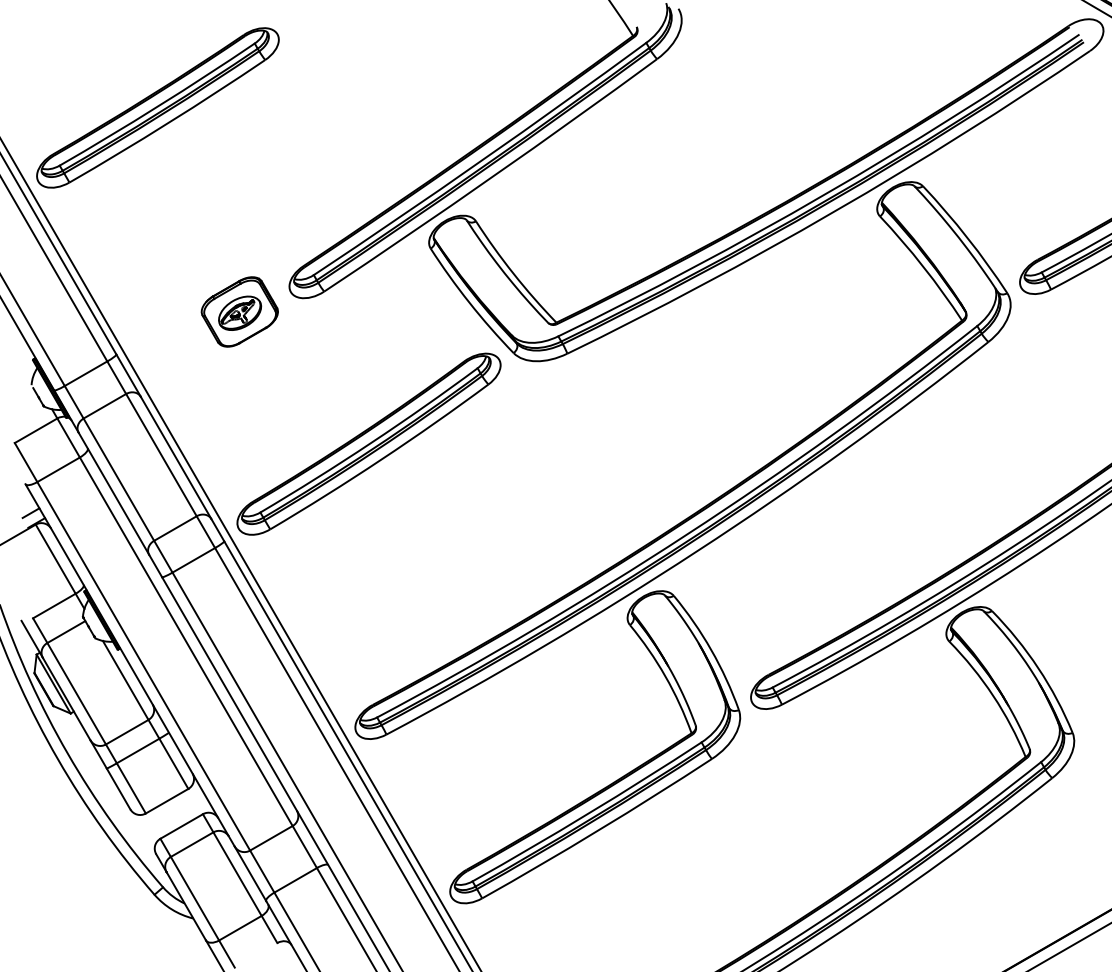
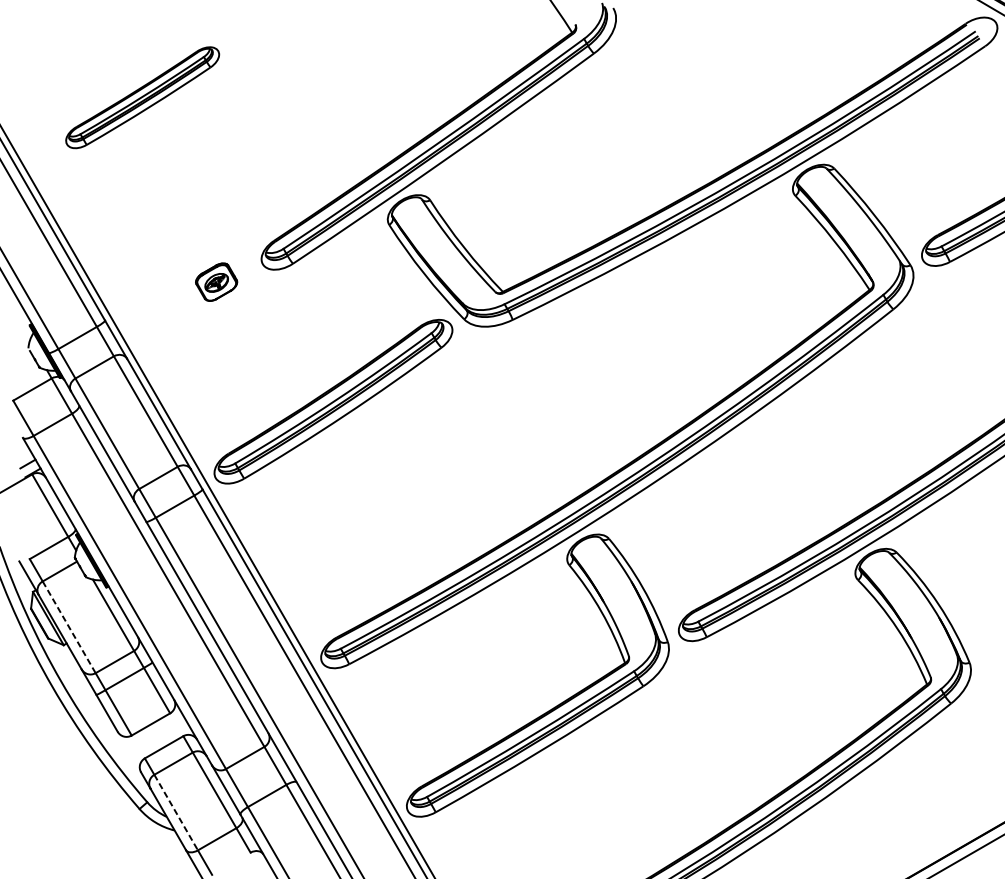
part: (157, 107) -> (142, 97), size x0.7
part: (239, 311) -> (216, 281), size x0.6
line: (76, 693) -> (69, 627), solid -> dashed
line: (195, 899) -> (176, 813), solid -> dashed

